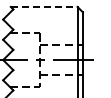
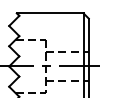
line: (44, 7) -> (50, 13), dashed -> solid

